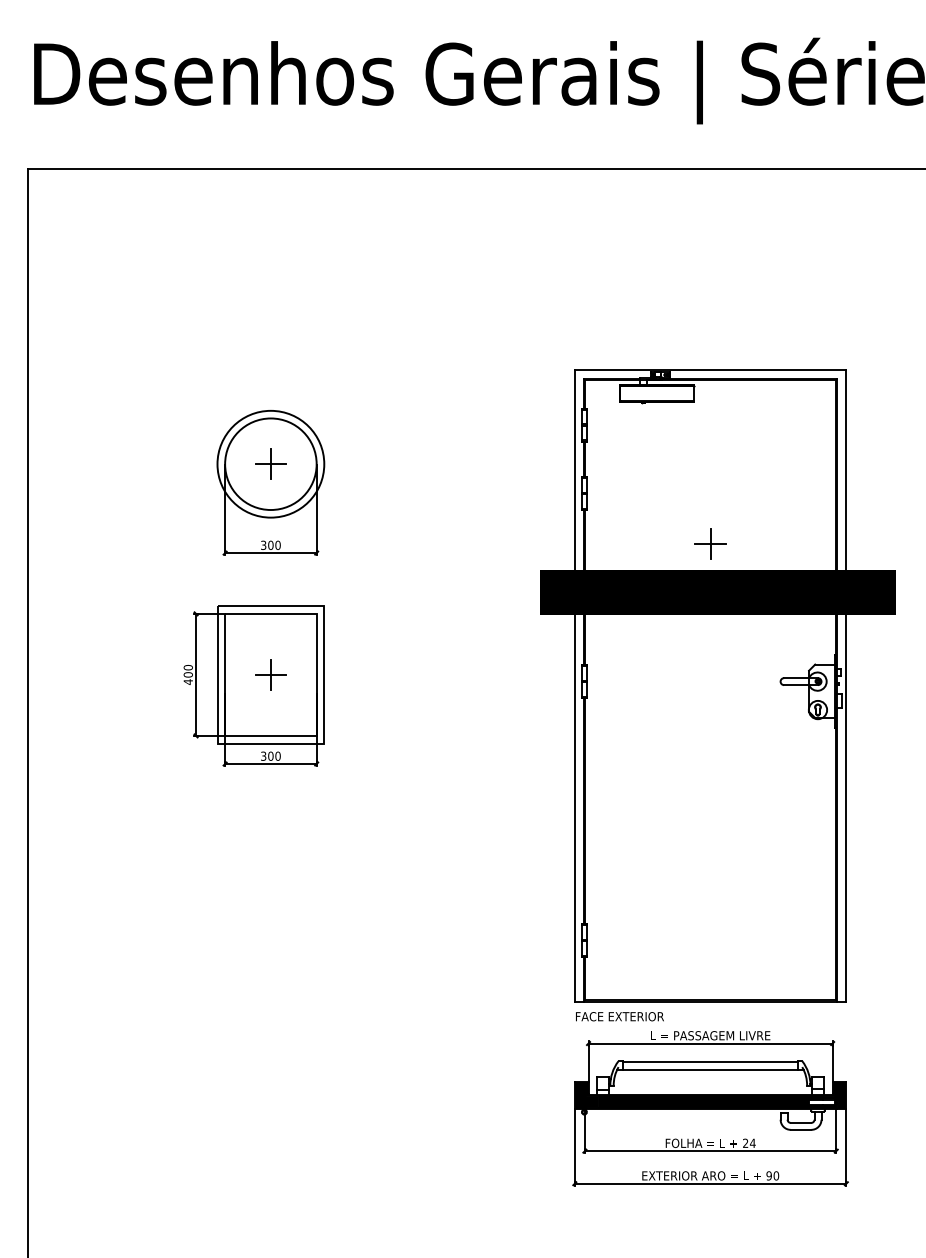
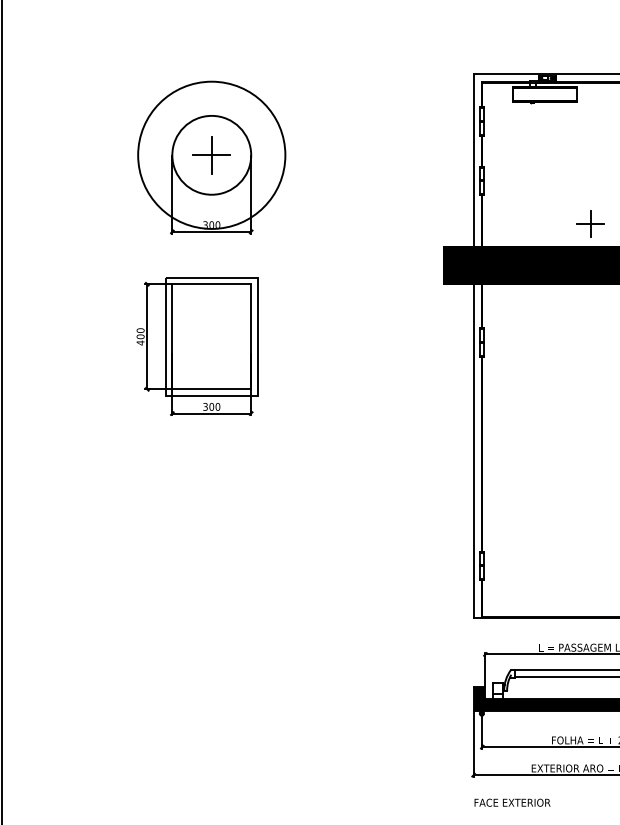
circle: (270, 463) -> (211, 154), size x1.6
part: (270, 463) -> (211, 154), size x1.4
part: (270, 674) -> (211, 336), removed
text: (619, 1016) -> (512, 802), moved

